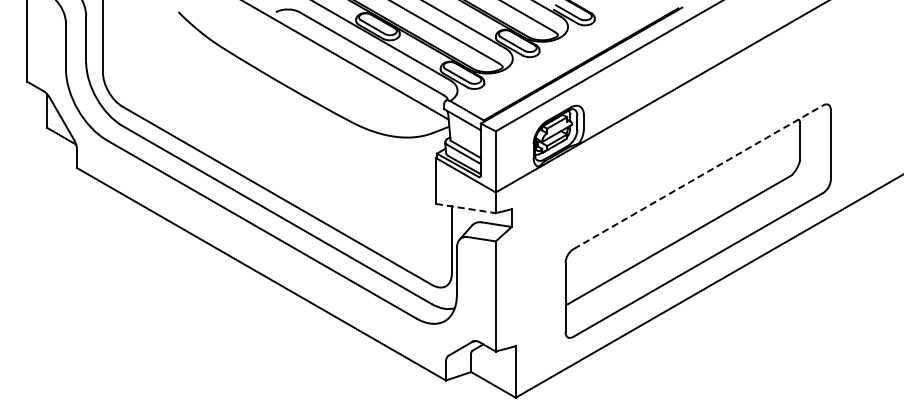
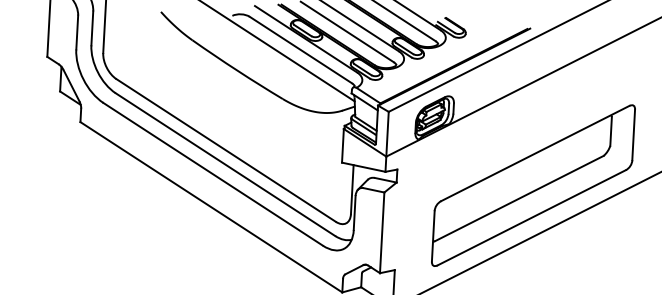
line: (698, 177) -> (535, 153), dashed -> solid
line: (466, 208) -> (364, 167), dashed -> solid

